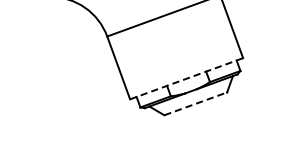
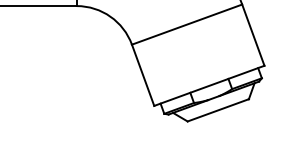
line: (186, 78) -> (209, 85), dashed -> solid
line: (195, 104) -> (218, 110), dashed -> solid

